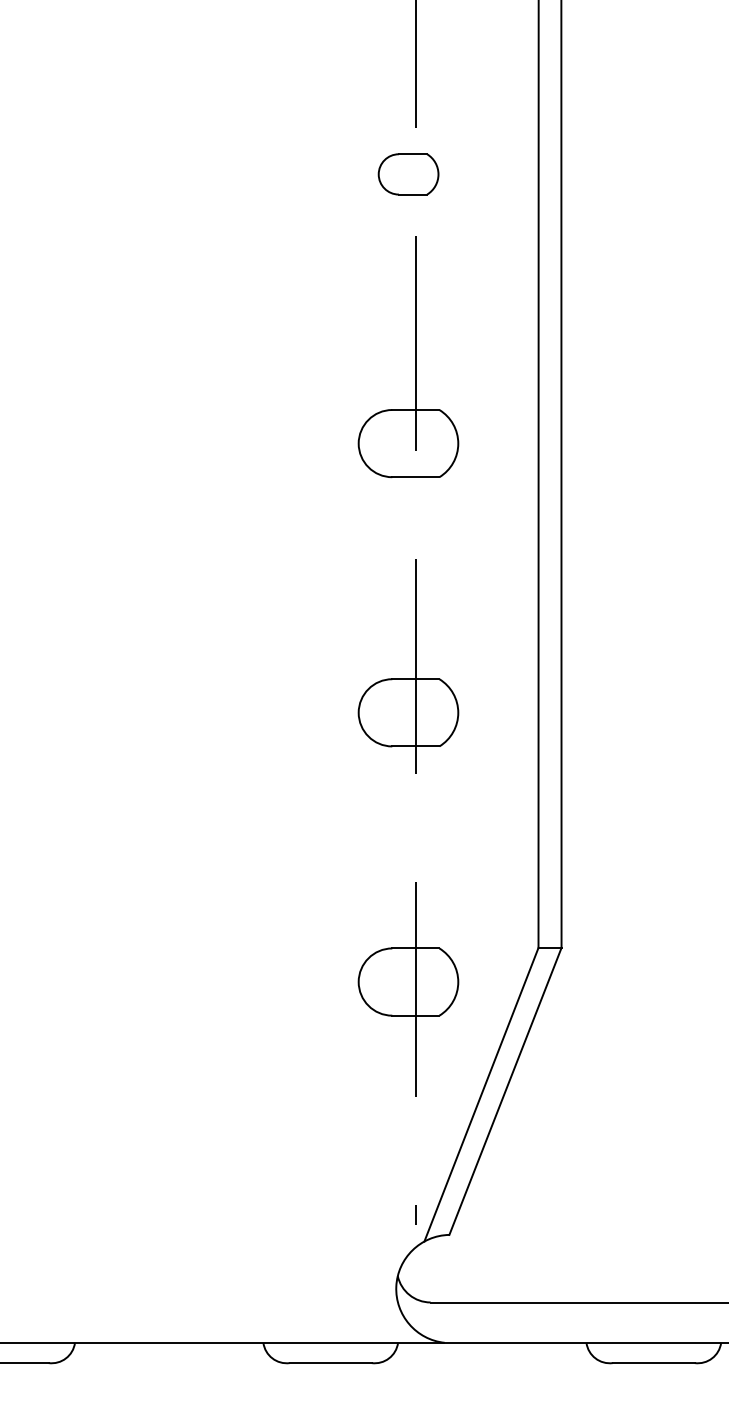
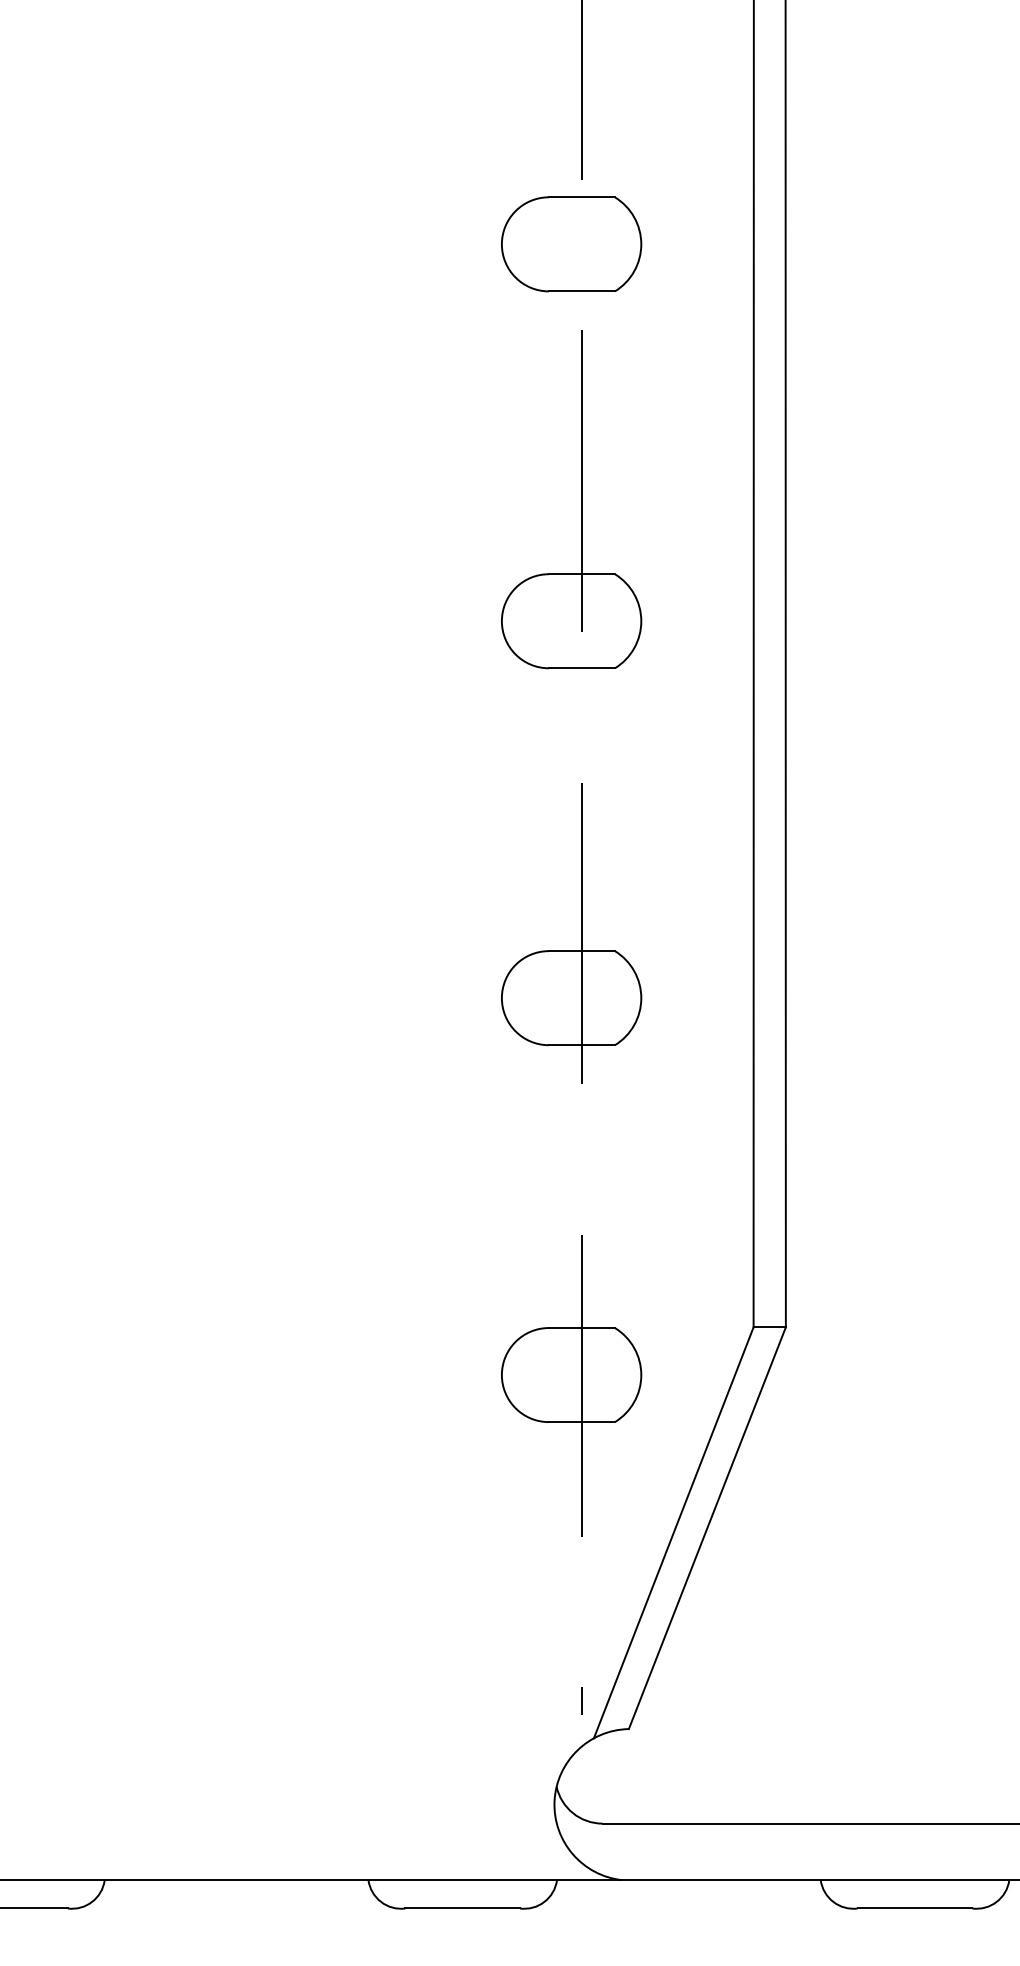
part: (408, 174) -> (571, 244), size x1.67

